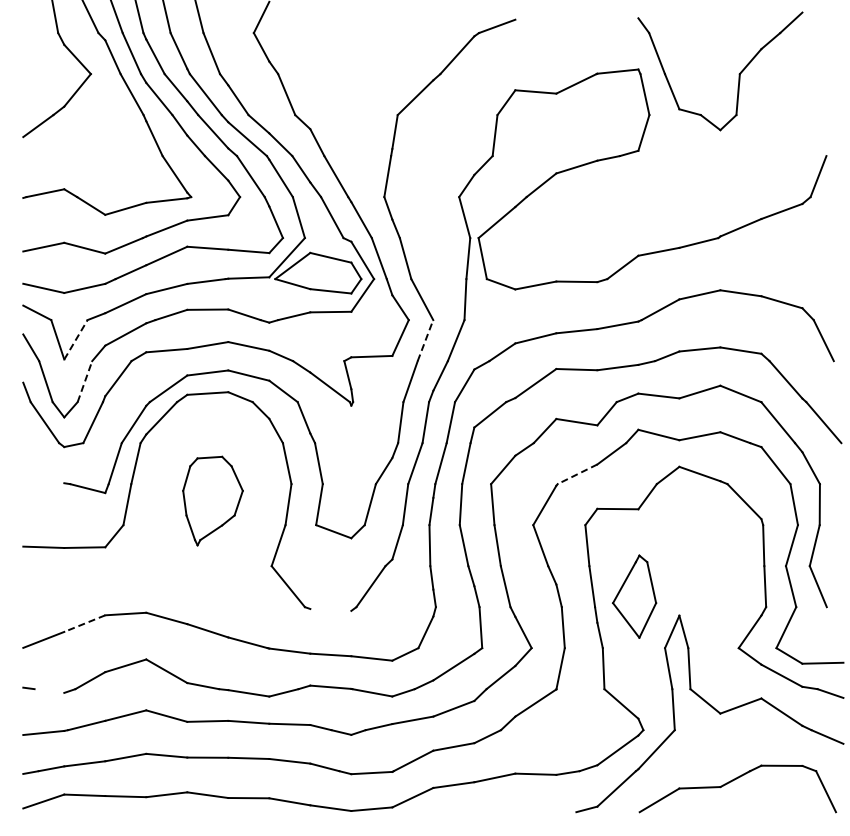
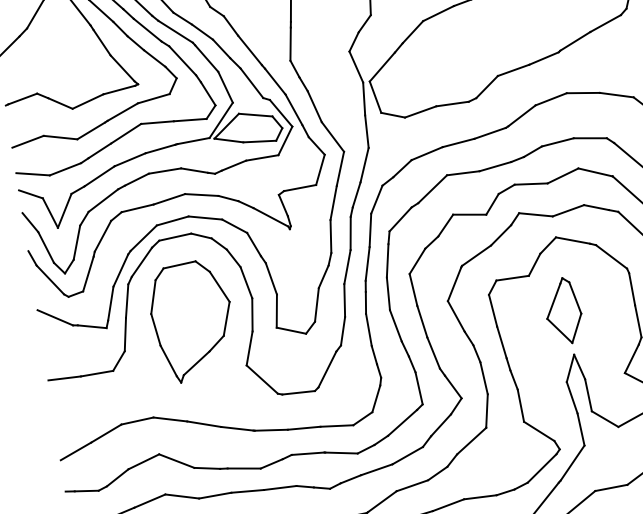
line: (75, 339) -> (64, 210), dashed -> solid
line: (425, 340) -> (340, 168), dashed -> solid
line: (84, 381) -> (76, 242), dashed -> solid
line: (43, 470) -> (55, 317), added
line: (577, 474) -> (476, 255), dashed -> solid
part: (212, 500) -> (191, 320), size x1.67
part: (634, 596) -> (563, 311), moved
line: (330, 609) -> (298, 392), added
line: (84, 623) -> (106, 433), dashed -> solid
line: (49, 690) -> (86, 490), added

